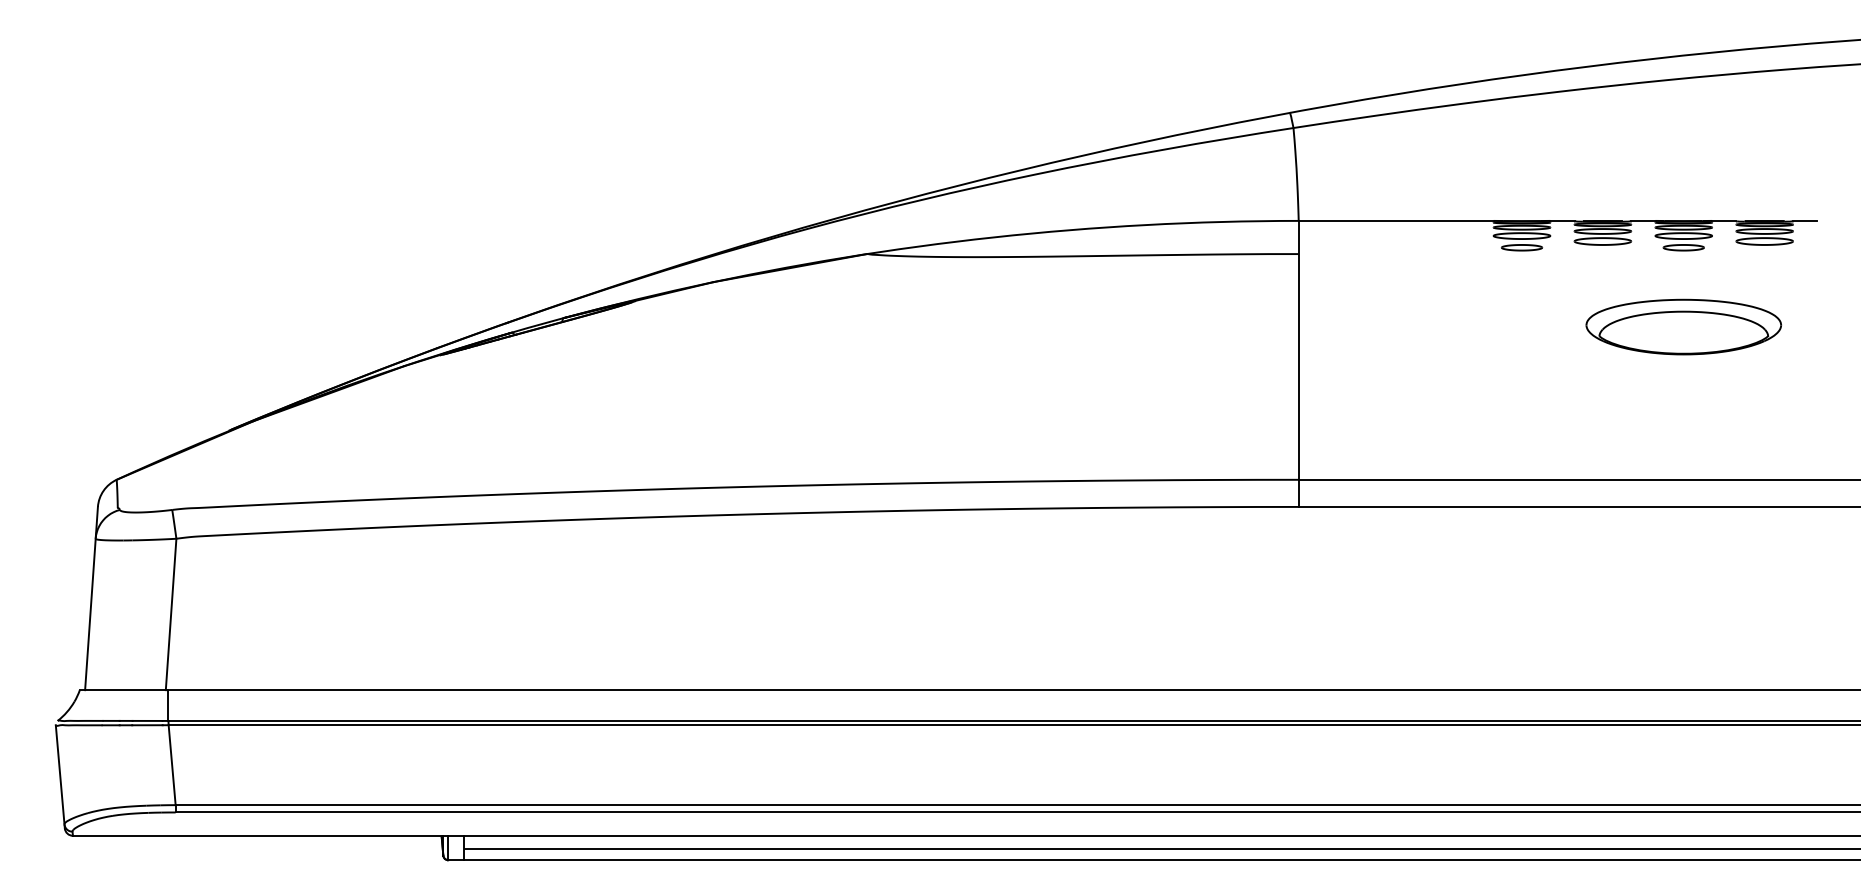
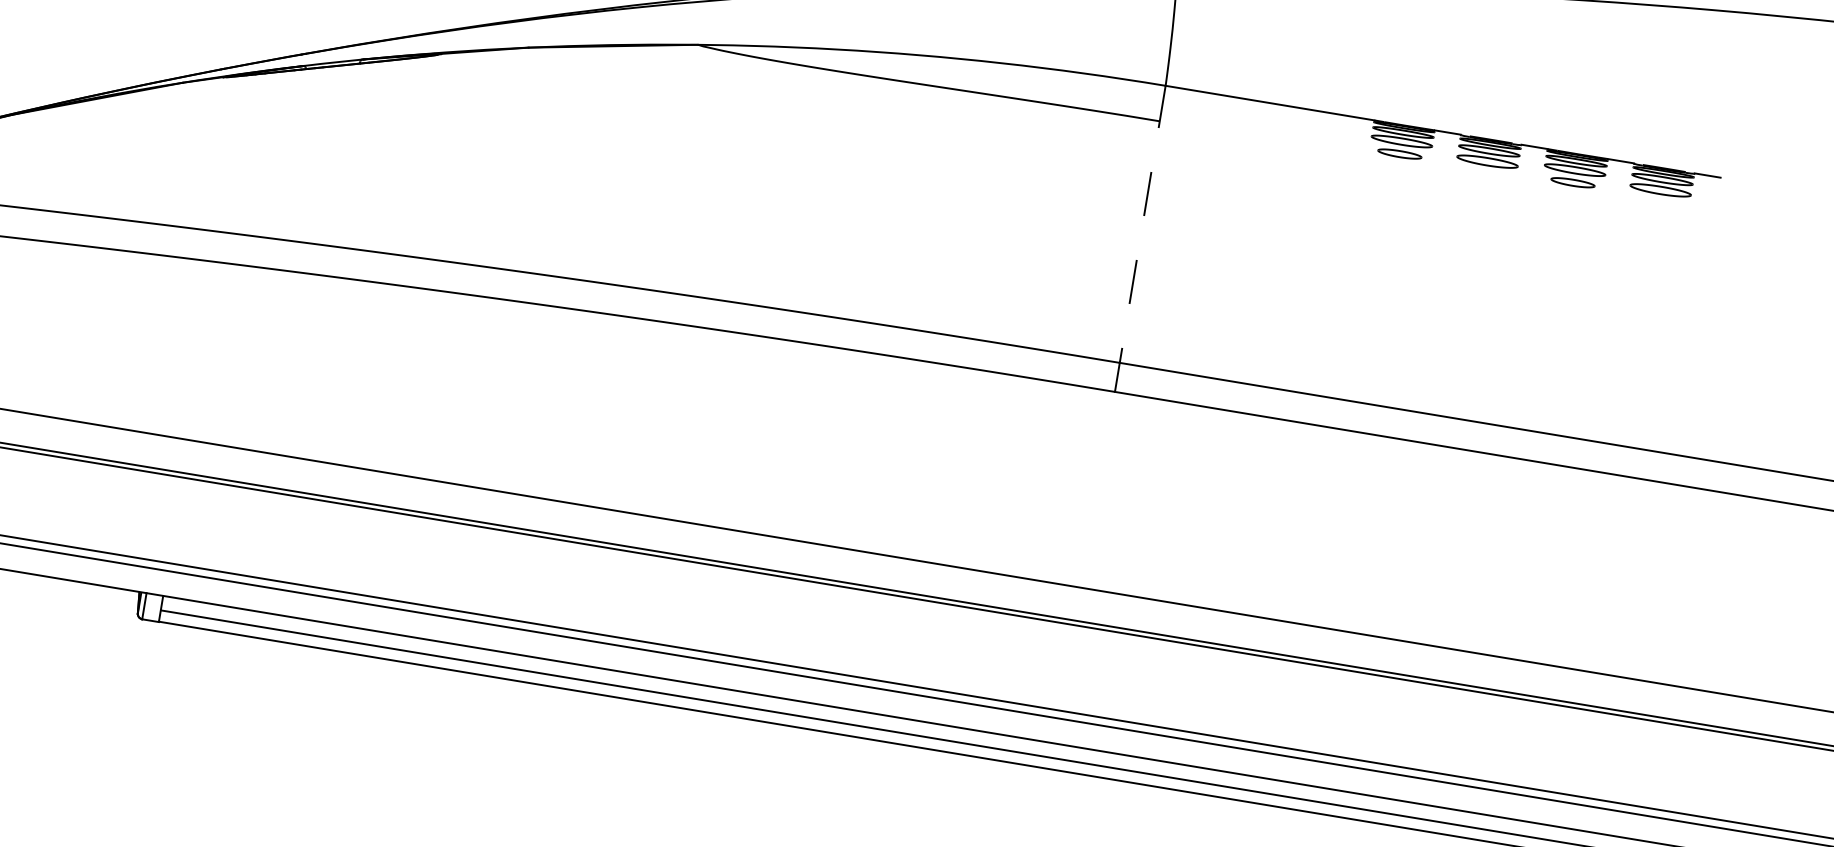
part: (1683, 326) -> (1558, 266), removed
line: (1298, 363) -> (1140, 238), solid -> dashed

